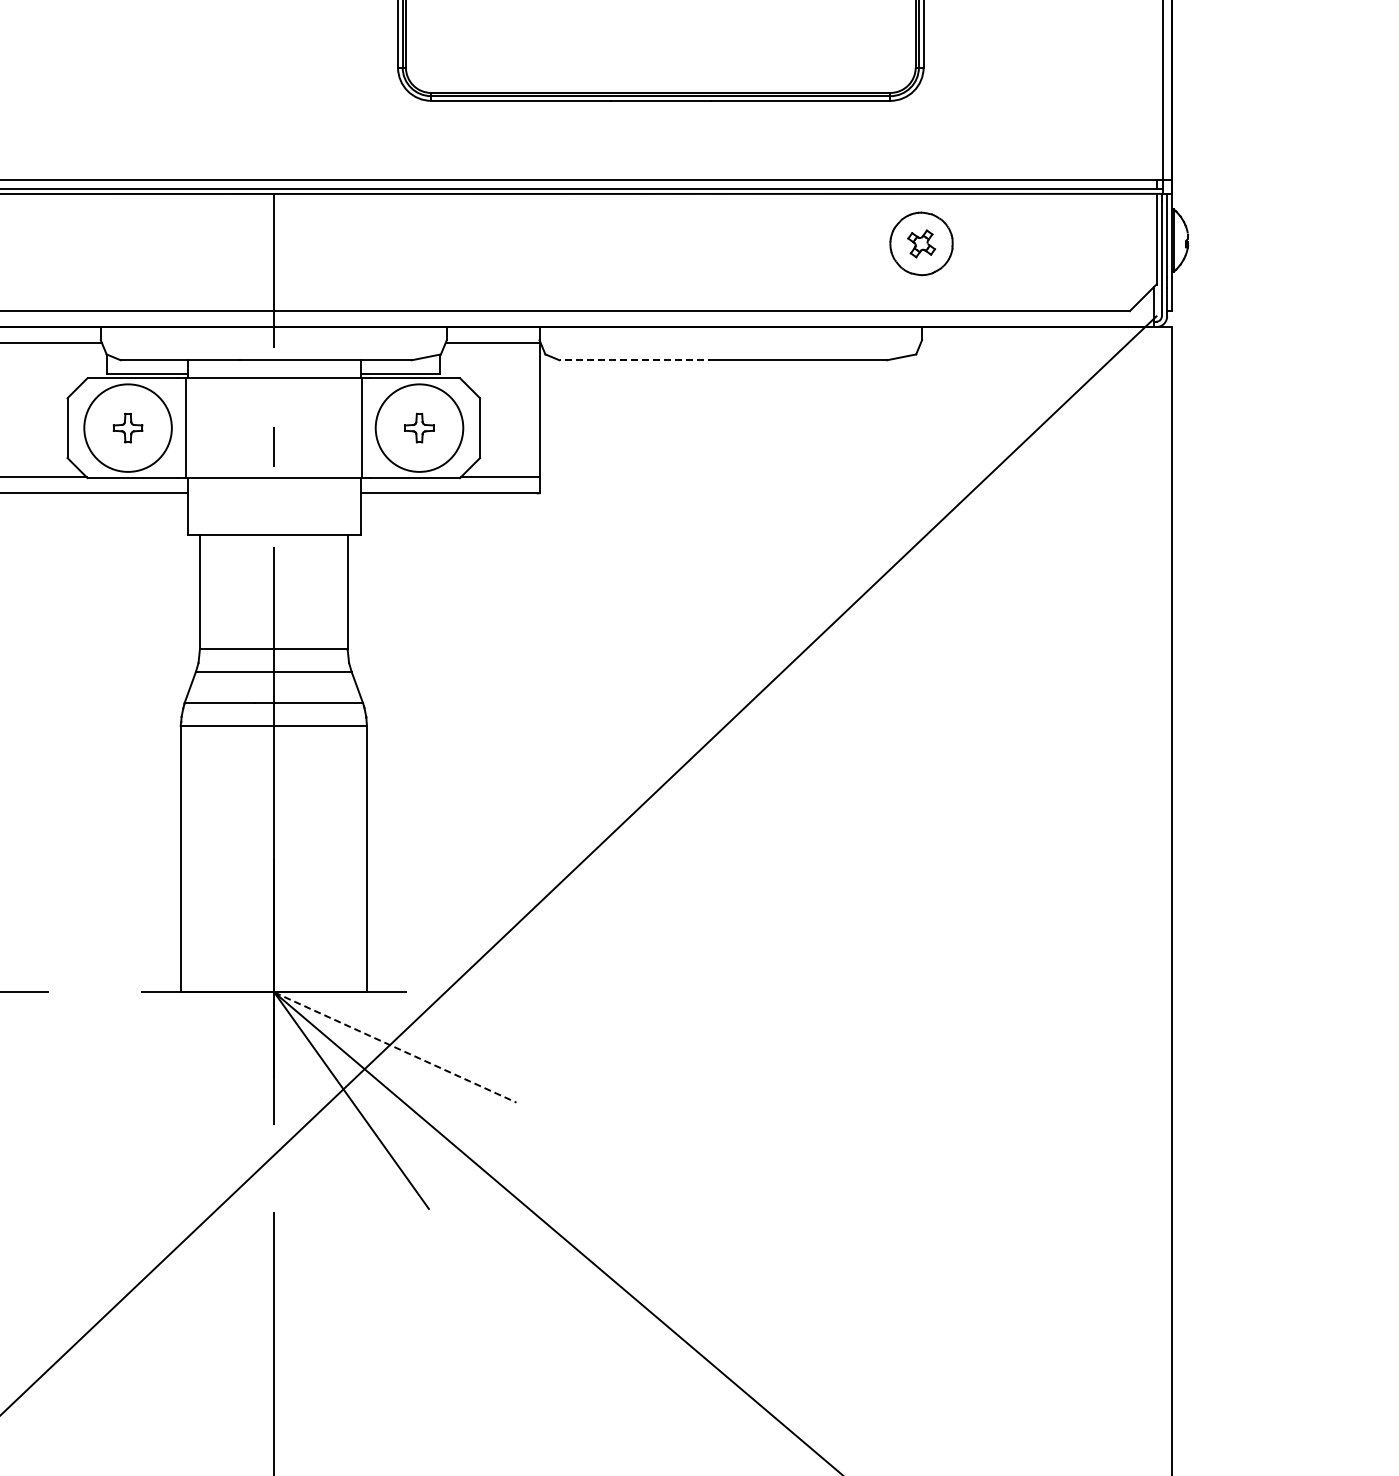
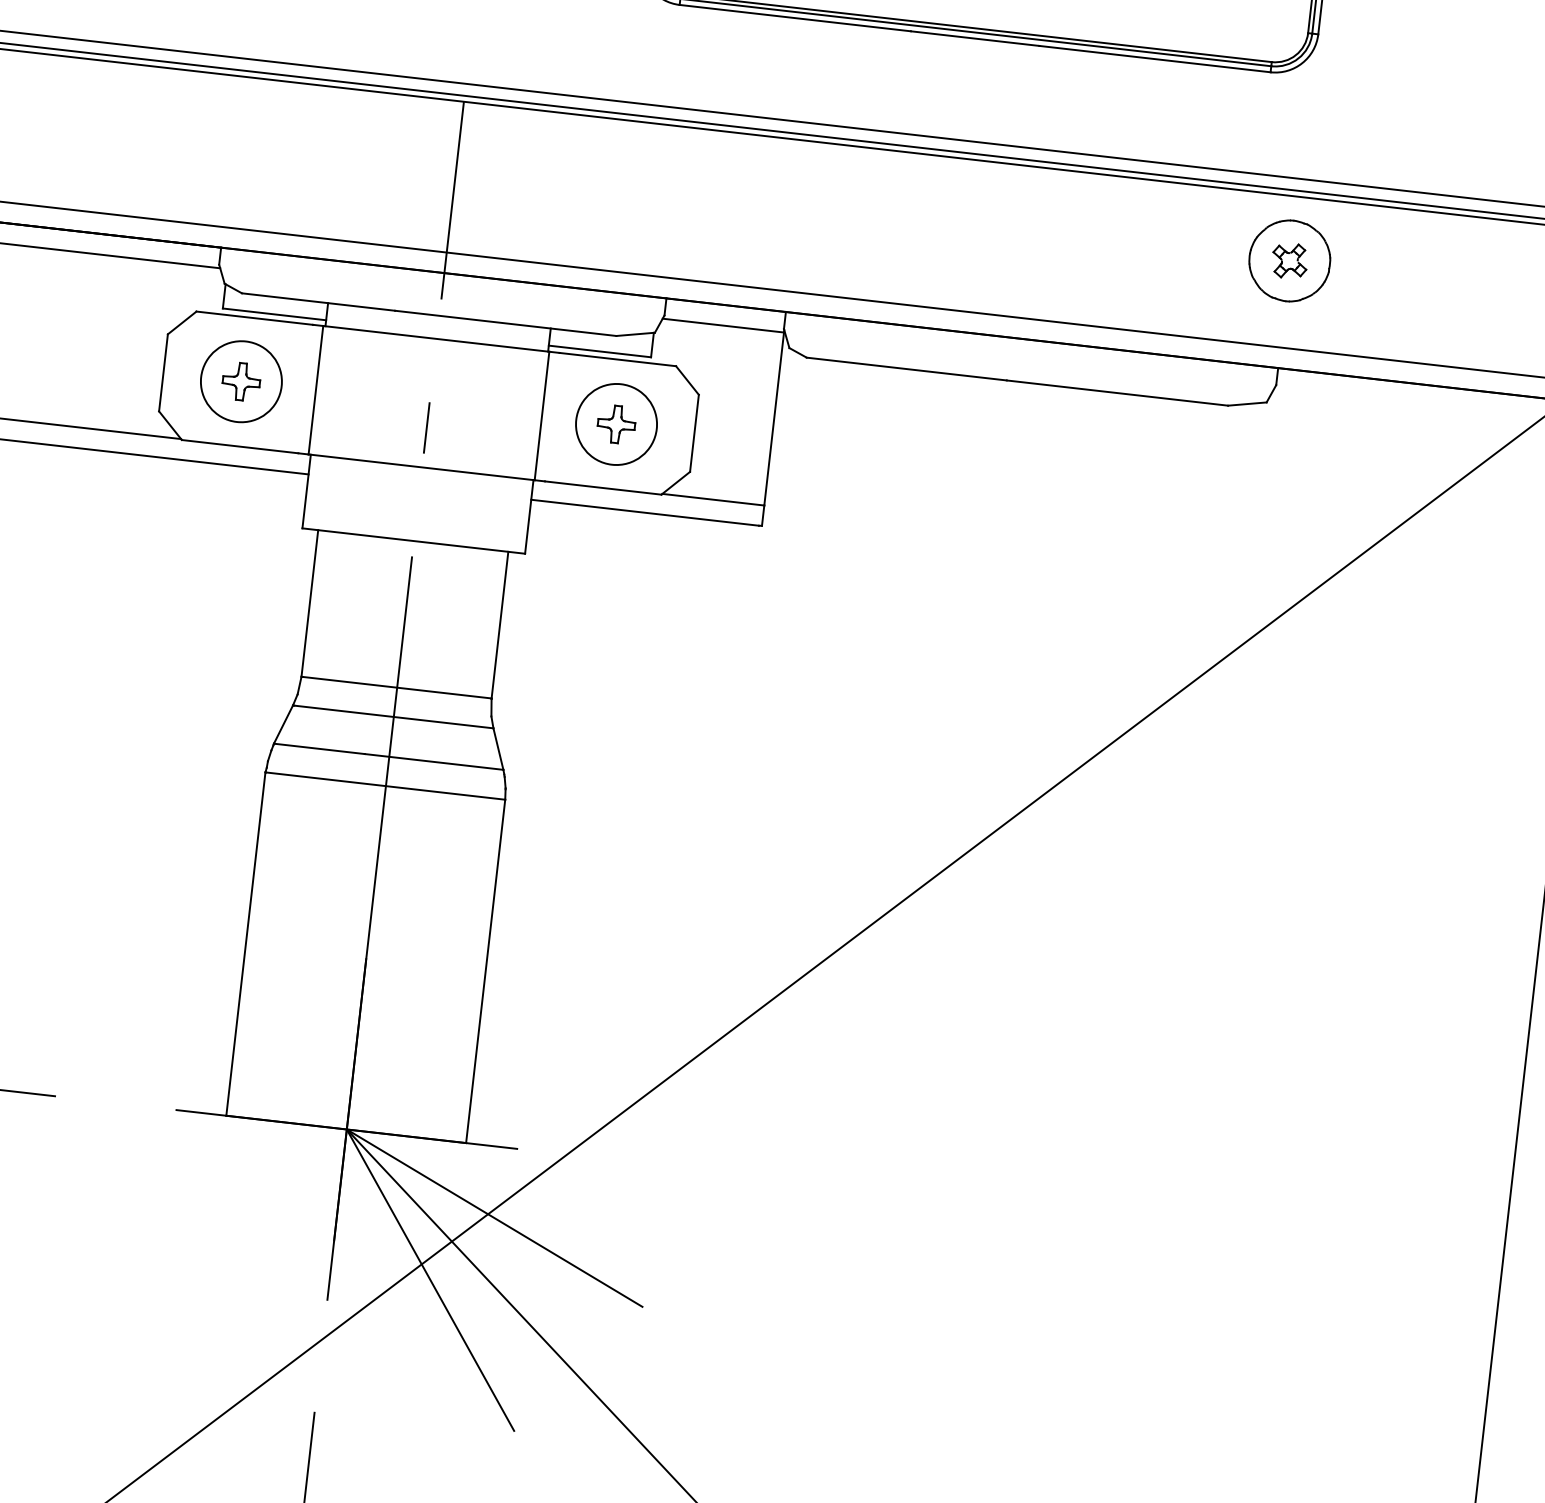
line: (637, 360) -> (907, 369), dashed -> solid
circle: (127, 427) -> (240, 380), size x0.71
circle: (419, 427) -> (616, 423), size x0.71
line: (395, 1047) -> (494, 1218), dashed -> solid

